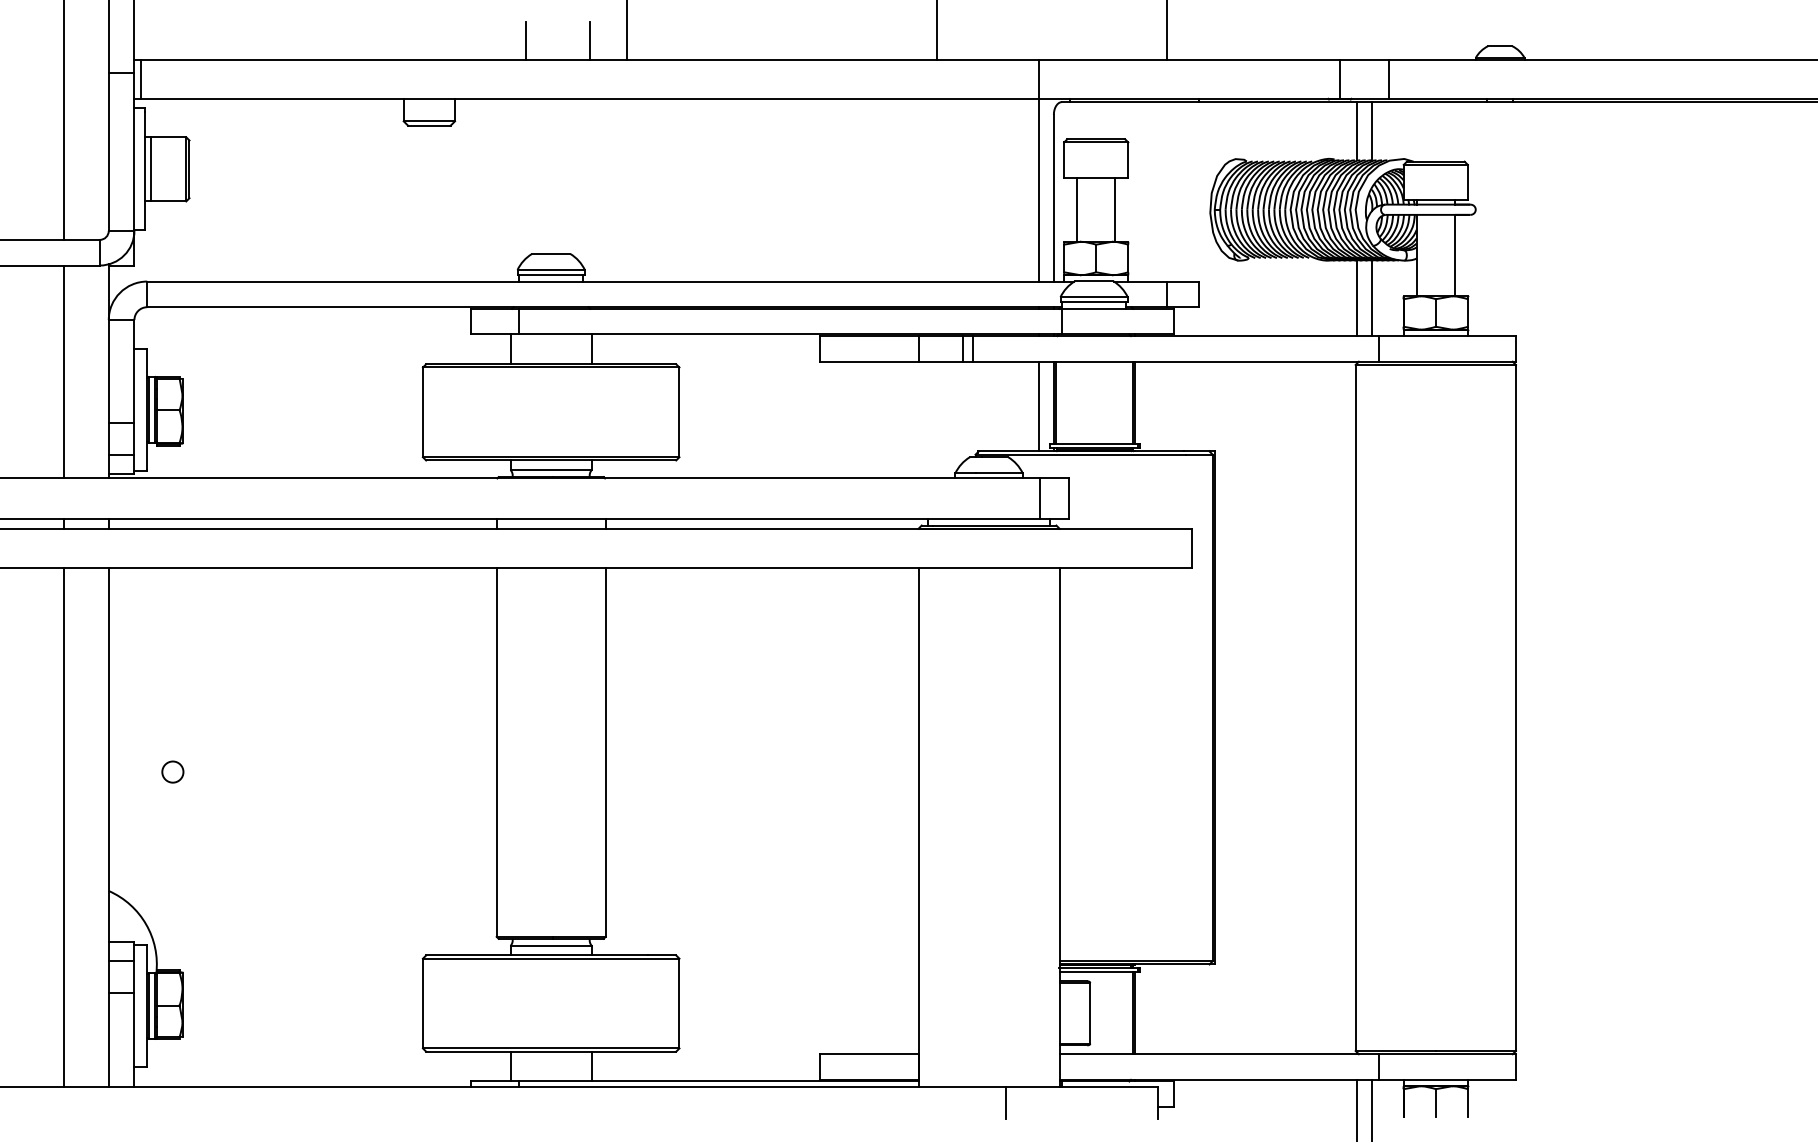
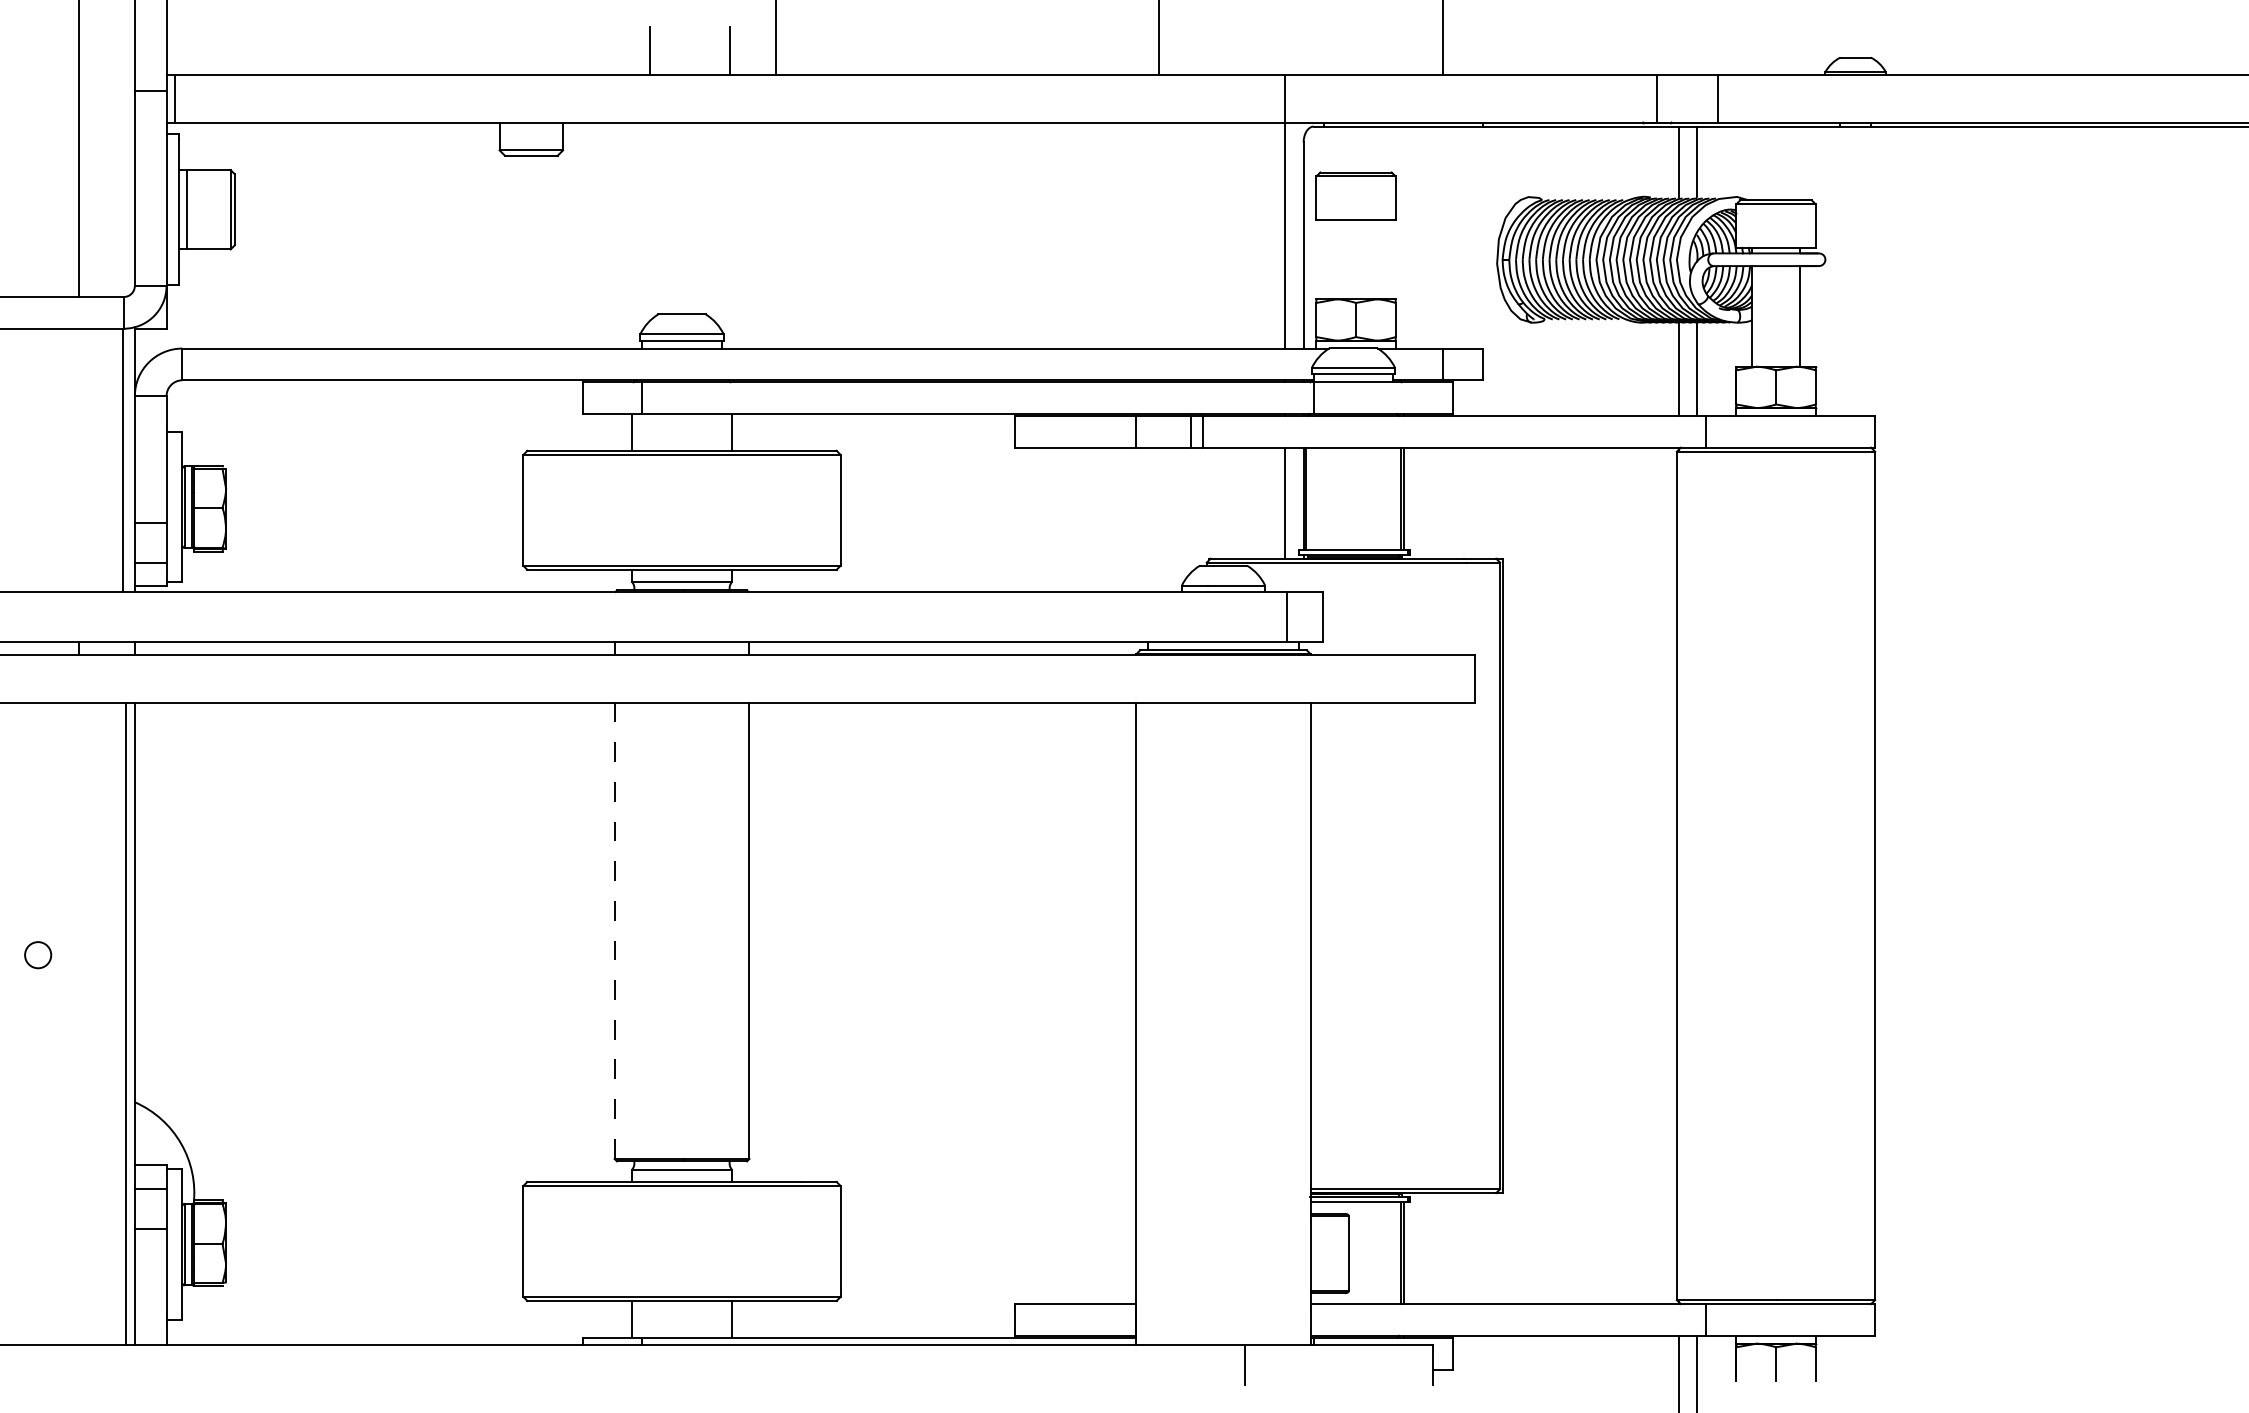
line: (1077, 209) -> (1332, 259), removed
line: (1115, 209) -> (1379, 259), removed
line: (64, 372) -> (123, 460), moved
line: (496, 752) -> (614, 931), solid -> dashed
circle: (173, 772) -> (38, 955), moved
line: (64, 827) -> (126, 1023), moved

